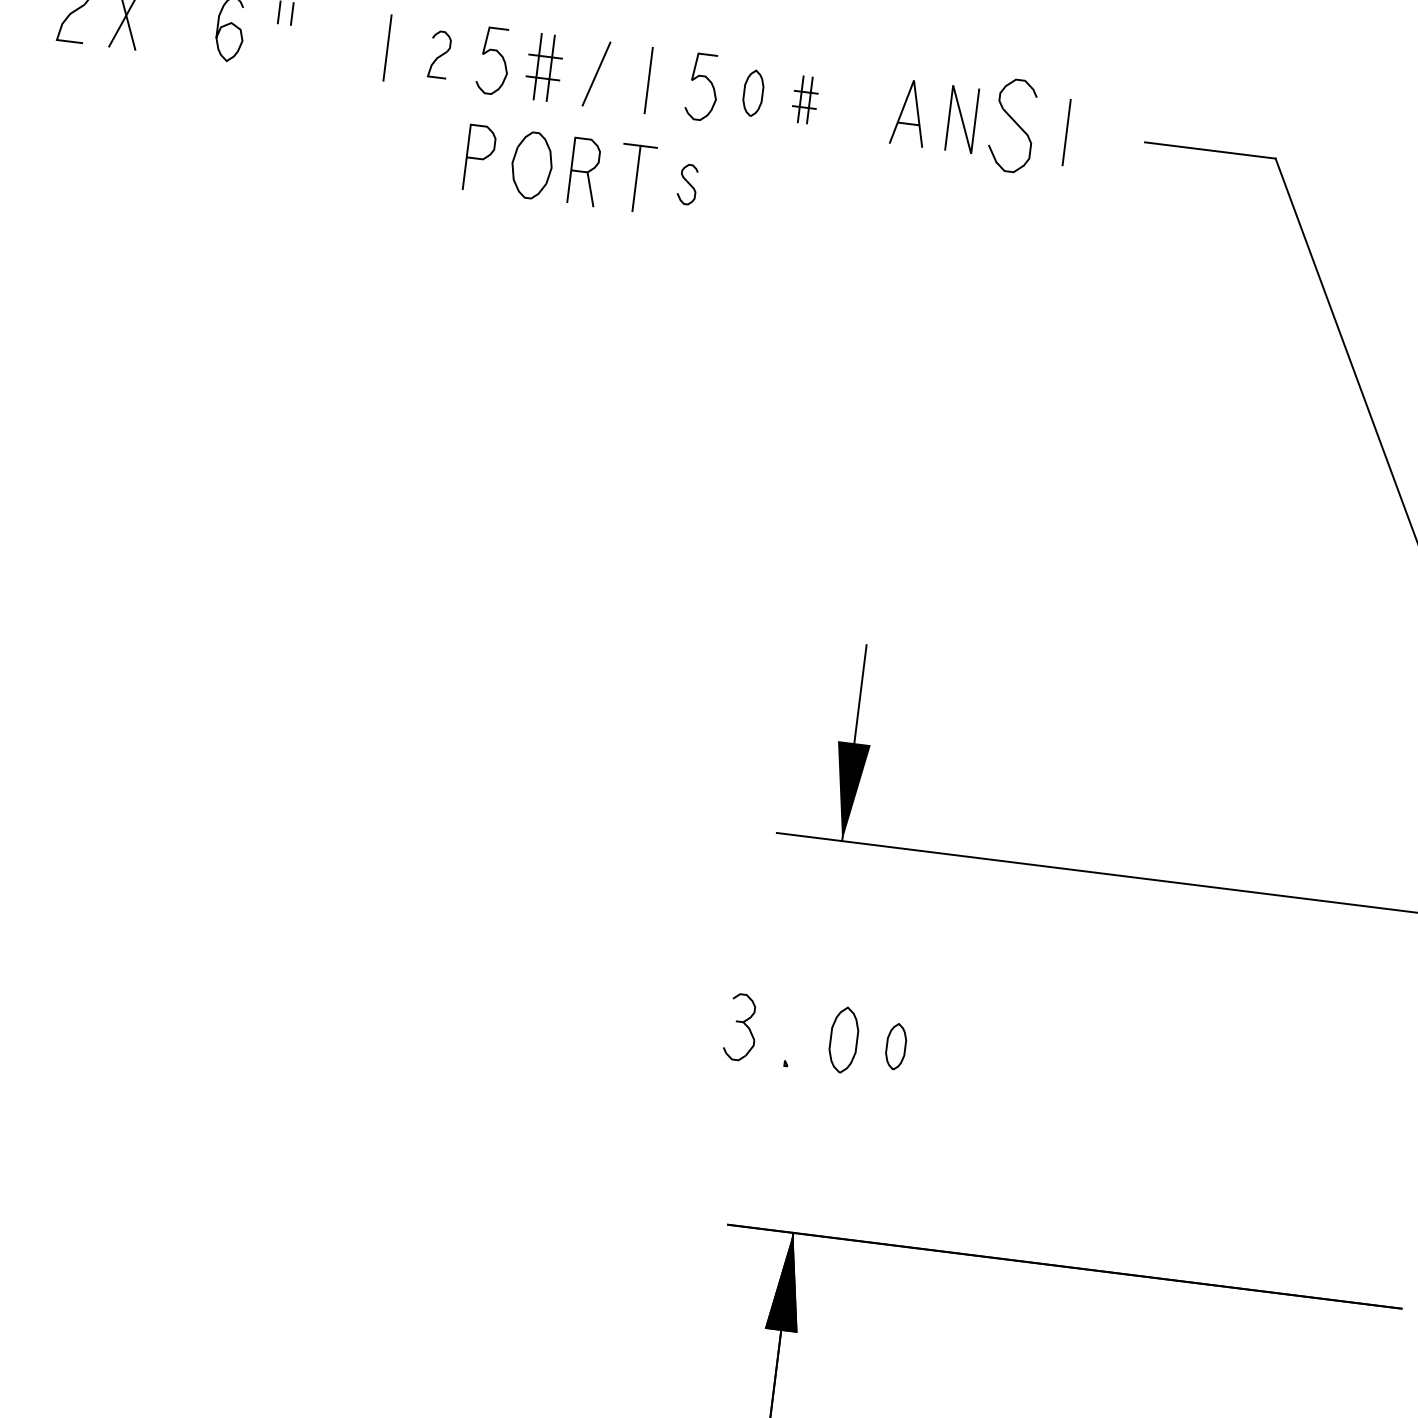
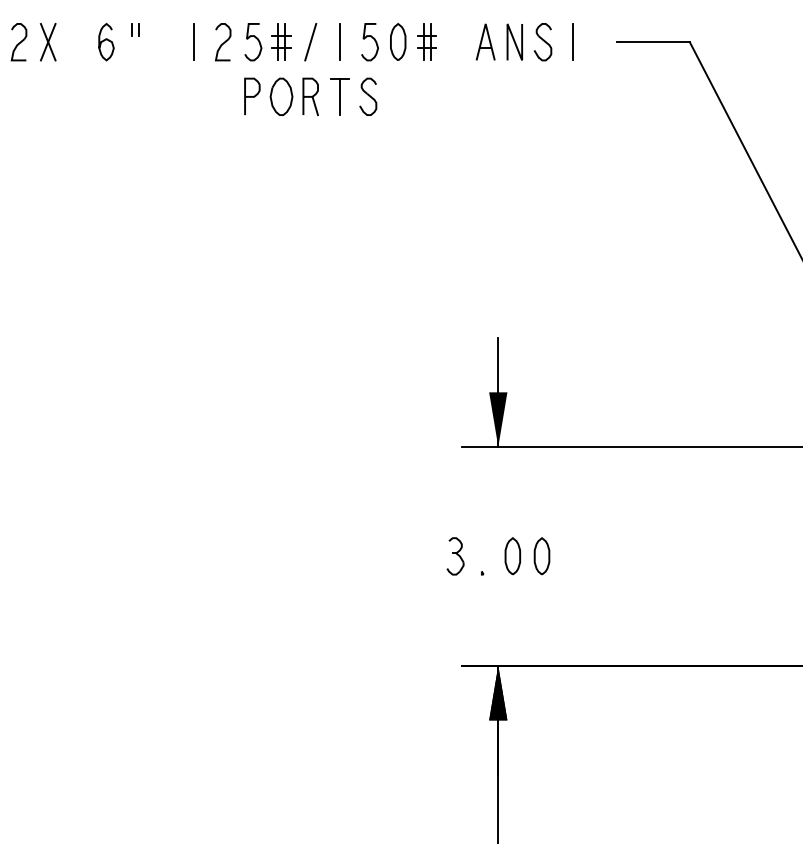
part: (440, 55) -> (223, 42), size x1.43
part: (753, 92) -> (398, 41), size x1.43
part: (804, 98) -> (426, 41), size x1.43
part: (1013, 126) -> (543, 42), size x0.71
part: (687, 184) -> (368, 96), size x1.67
part: (895, 1046) -> (541, 556), size x1.43

